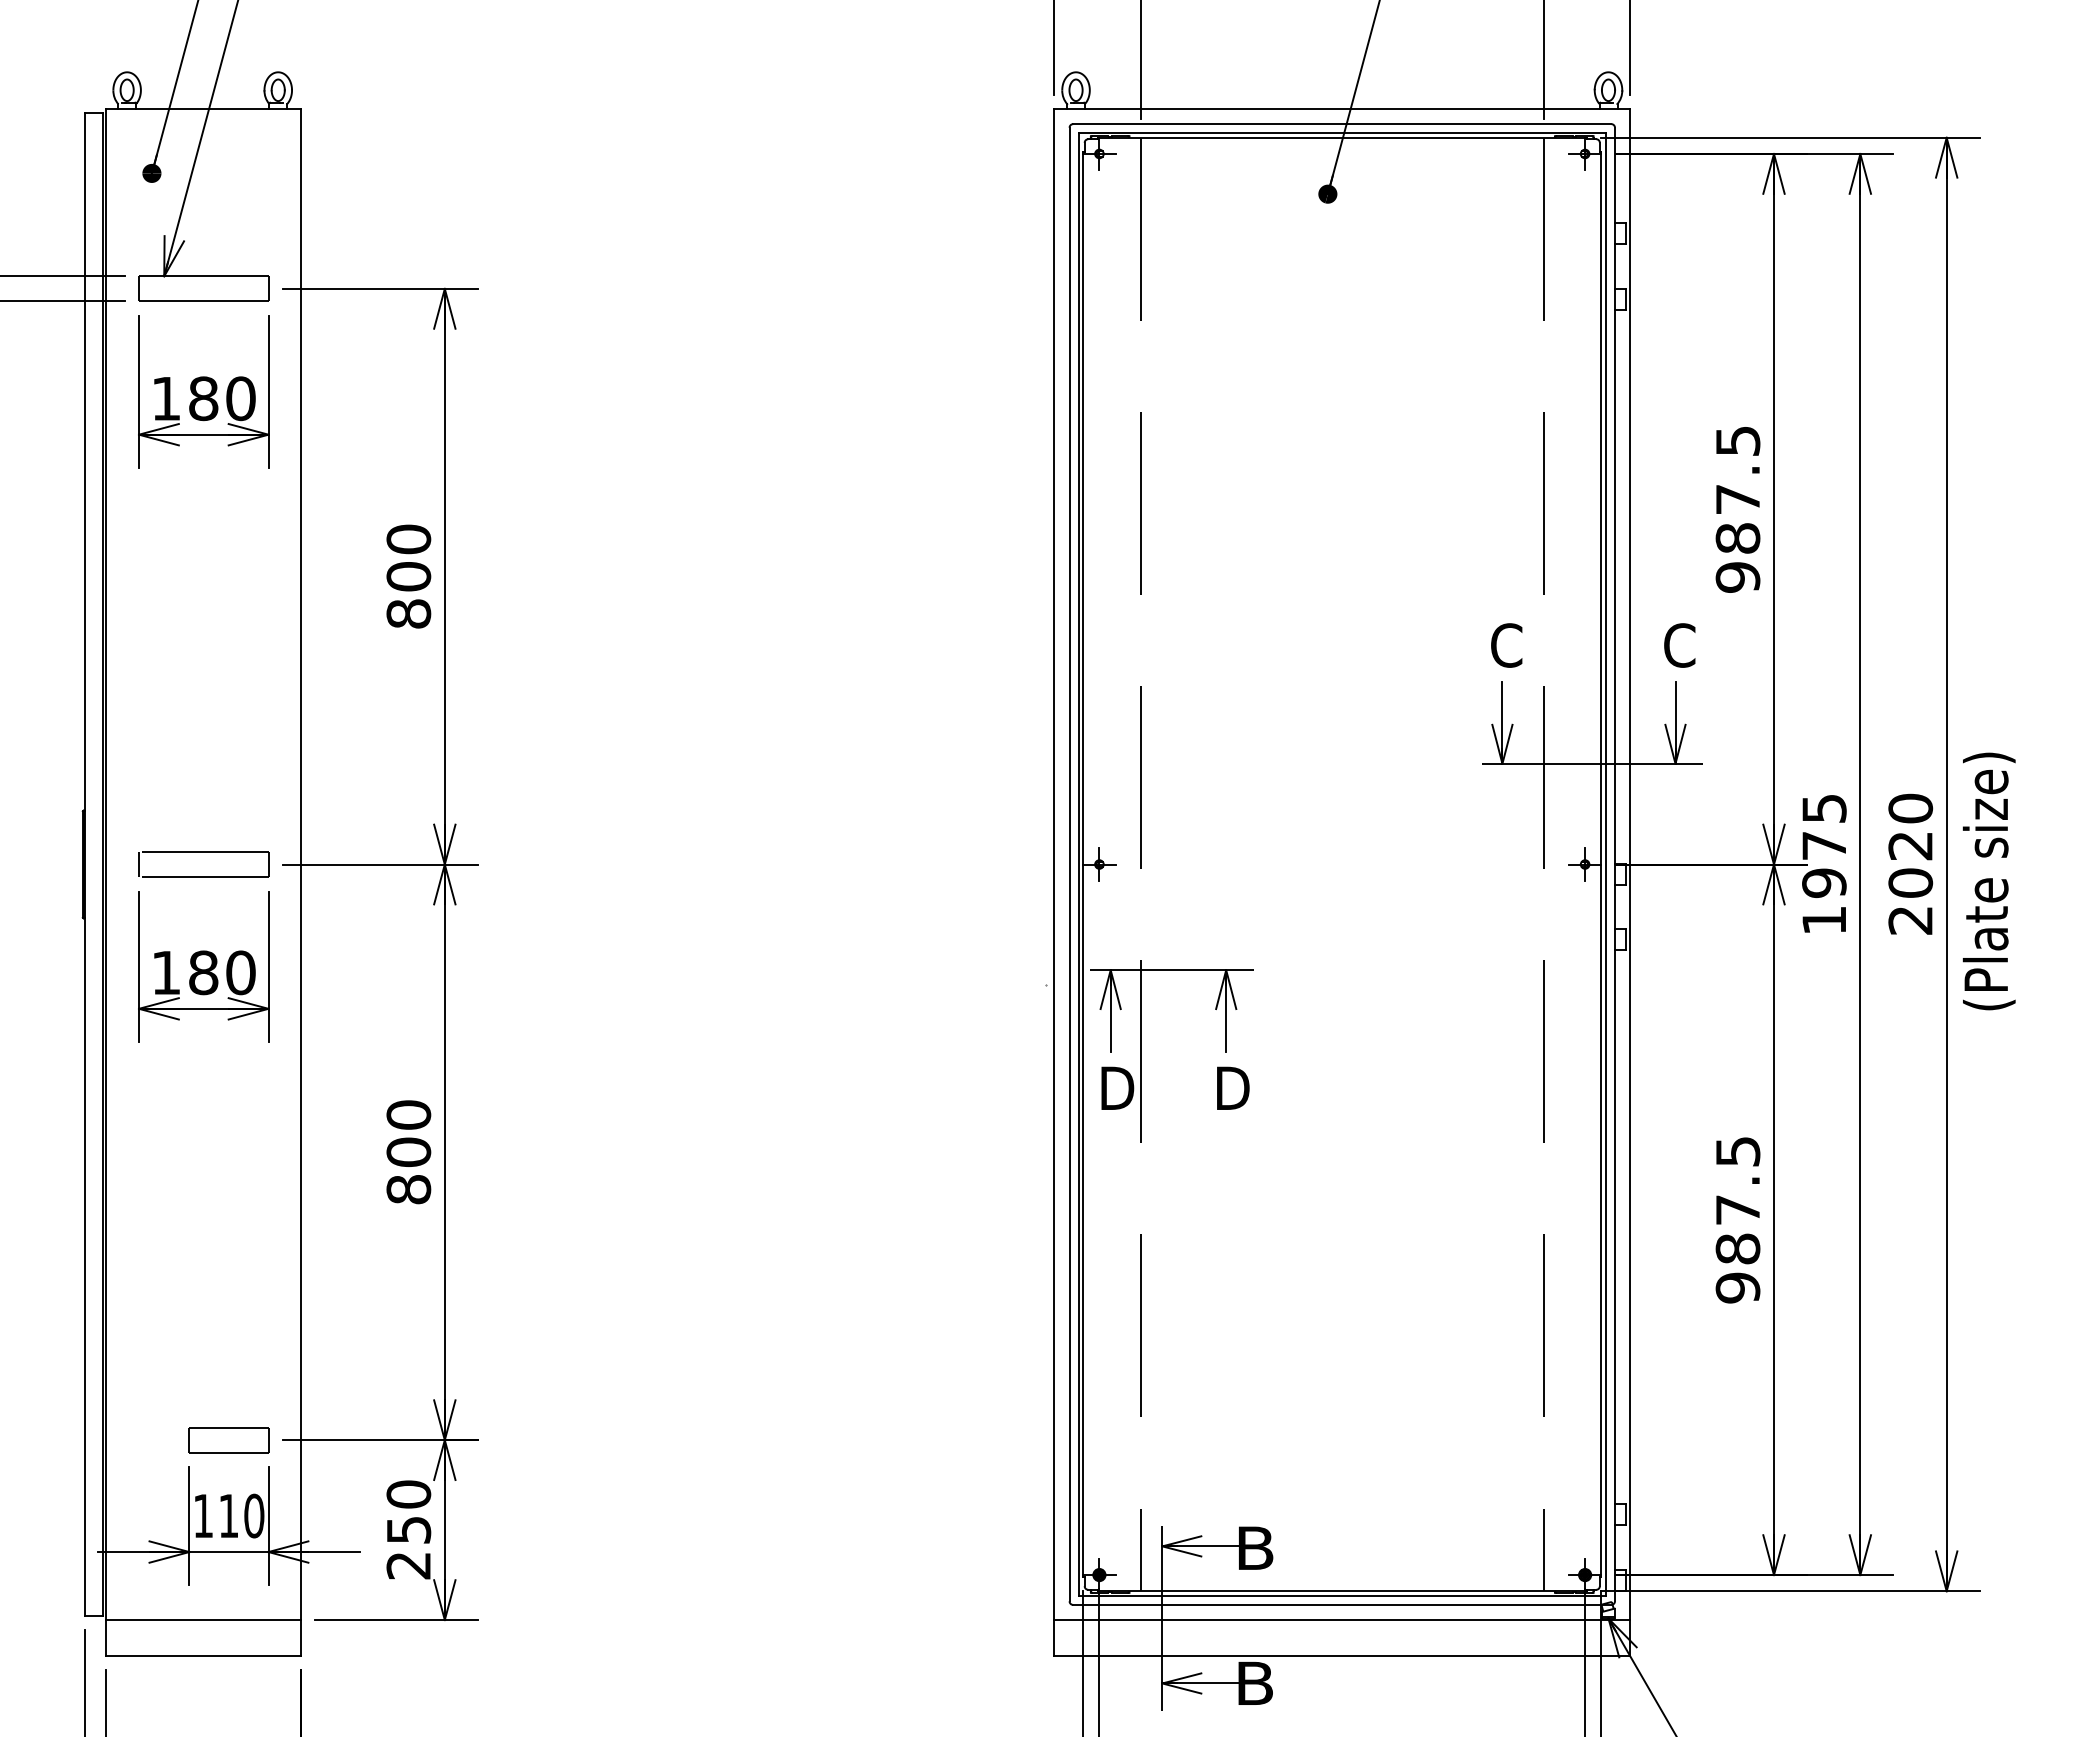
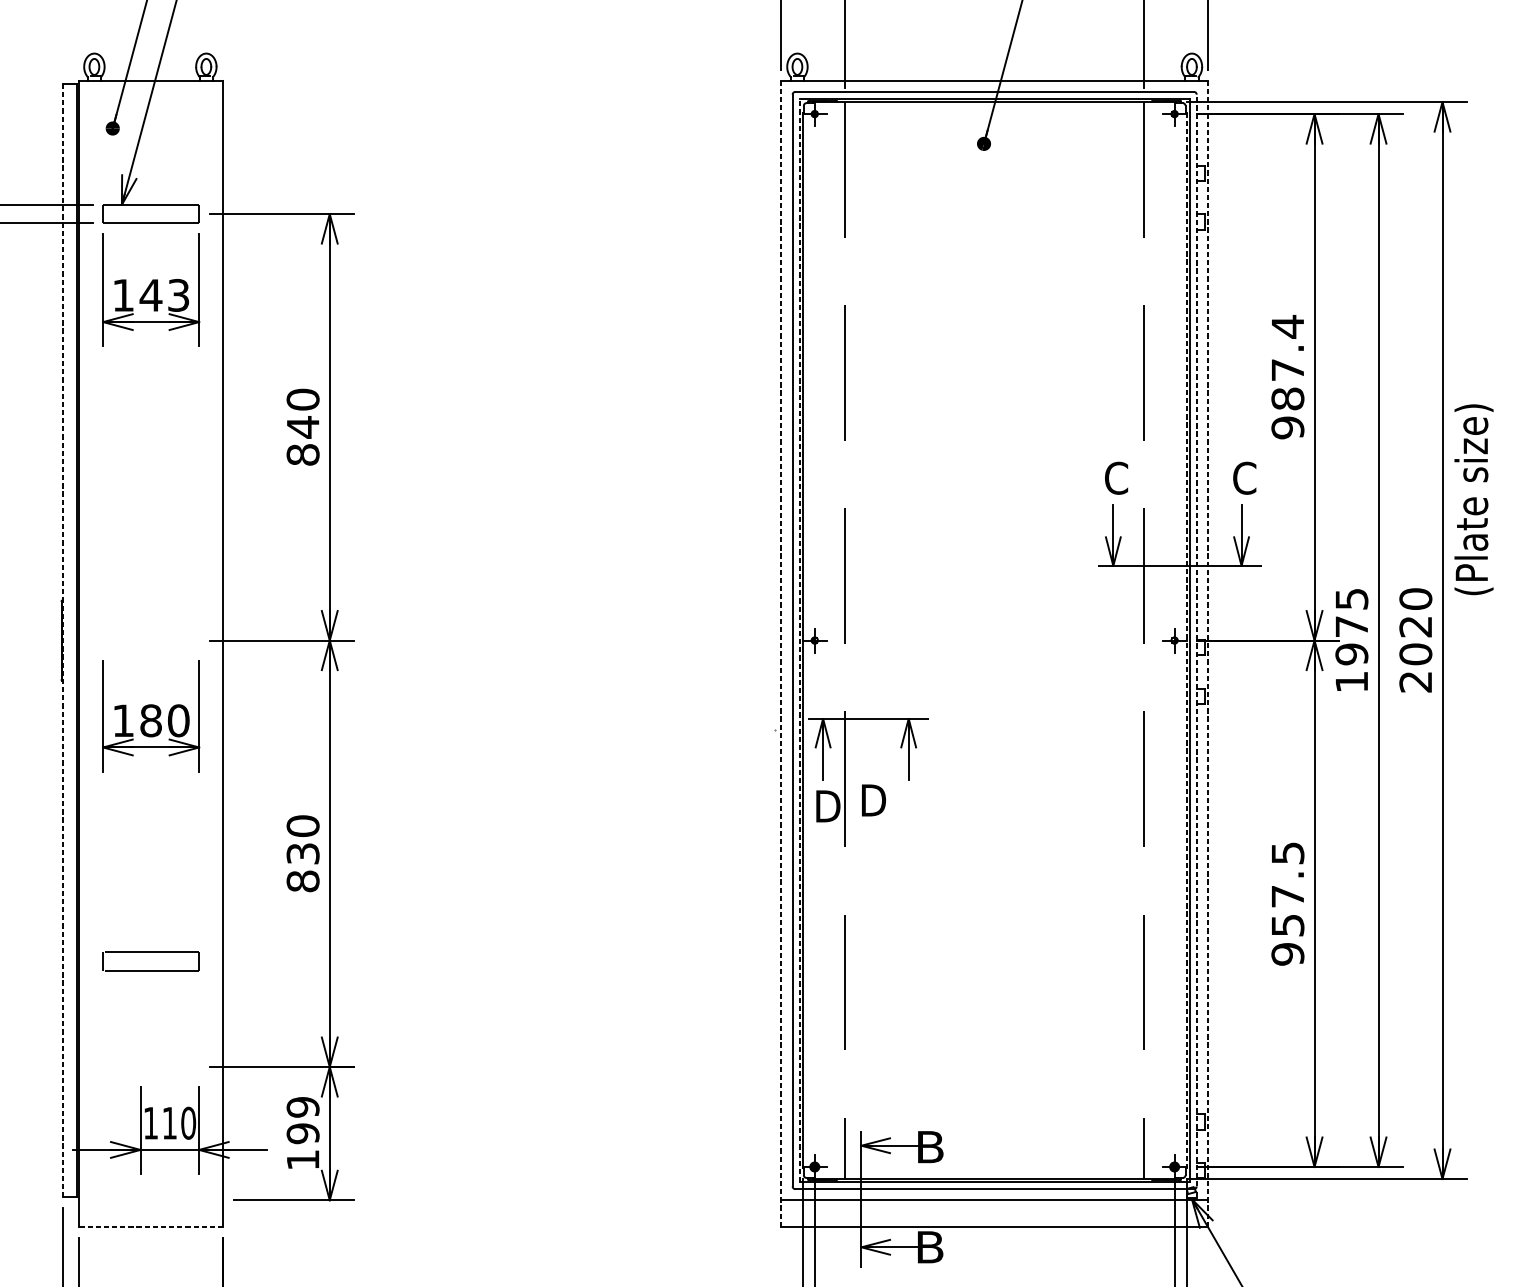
text: (221, 398) -> (164, 295), 180 -> 143
text: (1738, 441) -> (1288, 327), 987.5 -> 987.4
text: (408, 576) -> (302, 427), 800 -> 840
part: (203, 852) -> (150, 952), moved
line: (1078, 864) -> (799, 640), solid -> dashed
line: (1614, 864) -> (1196, 640), solid -> dashed
line: (85, 865) -> (63, 641), solid -> dashed
line: (1601, 865) -> (1186, 641), solid -> dashed
text: (1988, 881) -> (1473, 499), moved
line: (1054, 882) -> (781, 653), solid -> dashed
line: (1630, 882) -> (1208, 653), solid -> dashed
text: (1233, 1087) -> (874, 799), moved
text: (408, 1151) -> (302, 853), 800 -> 830
text: (1737, 1248) -> (1287, 925), 987.5 -> 957.5
part: (228, 1440) -> (169, 1067), removed
text: (408, 1529) -> (302, 1133), 250 -> 199
line: (202, 1620) -> (150, 1200), removed
line: (202, 1656) -> (150, 1227), solid -> dashed

